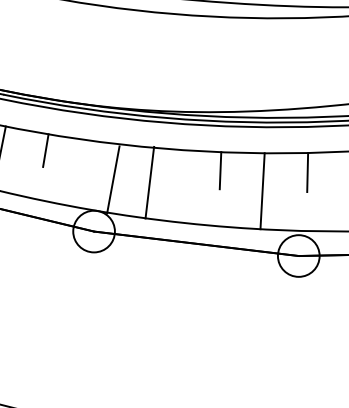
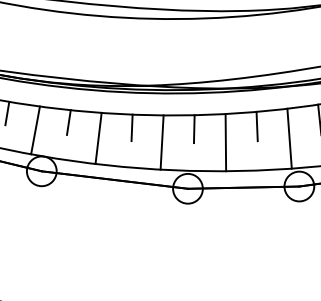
line: (131, 163) -> (68, 122), added
line: (113, 179) -> (35, 130), moved
line: (149, 182) -> (98, 138), moved

